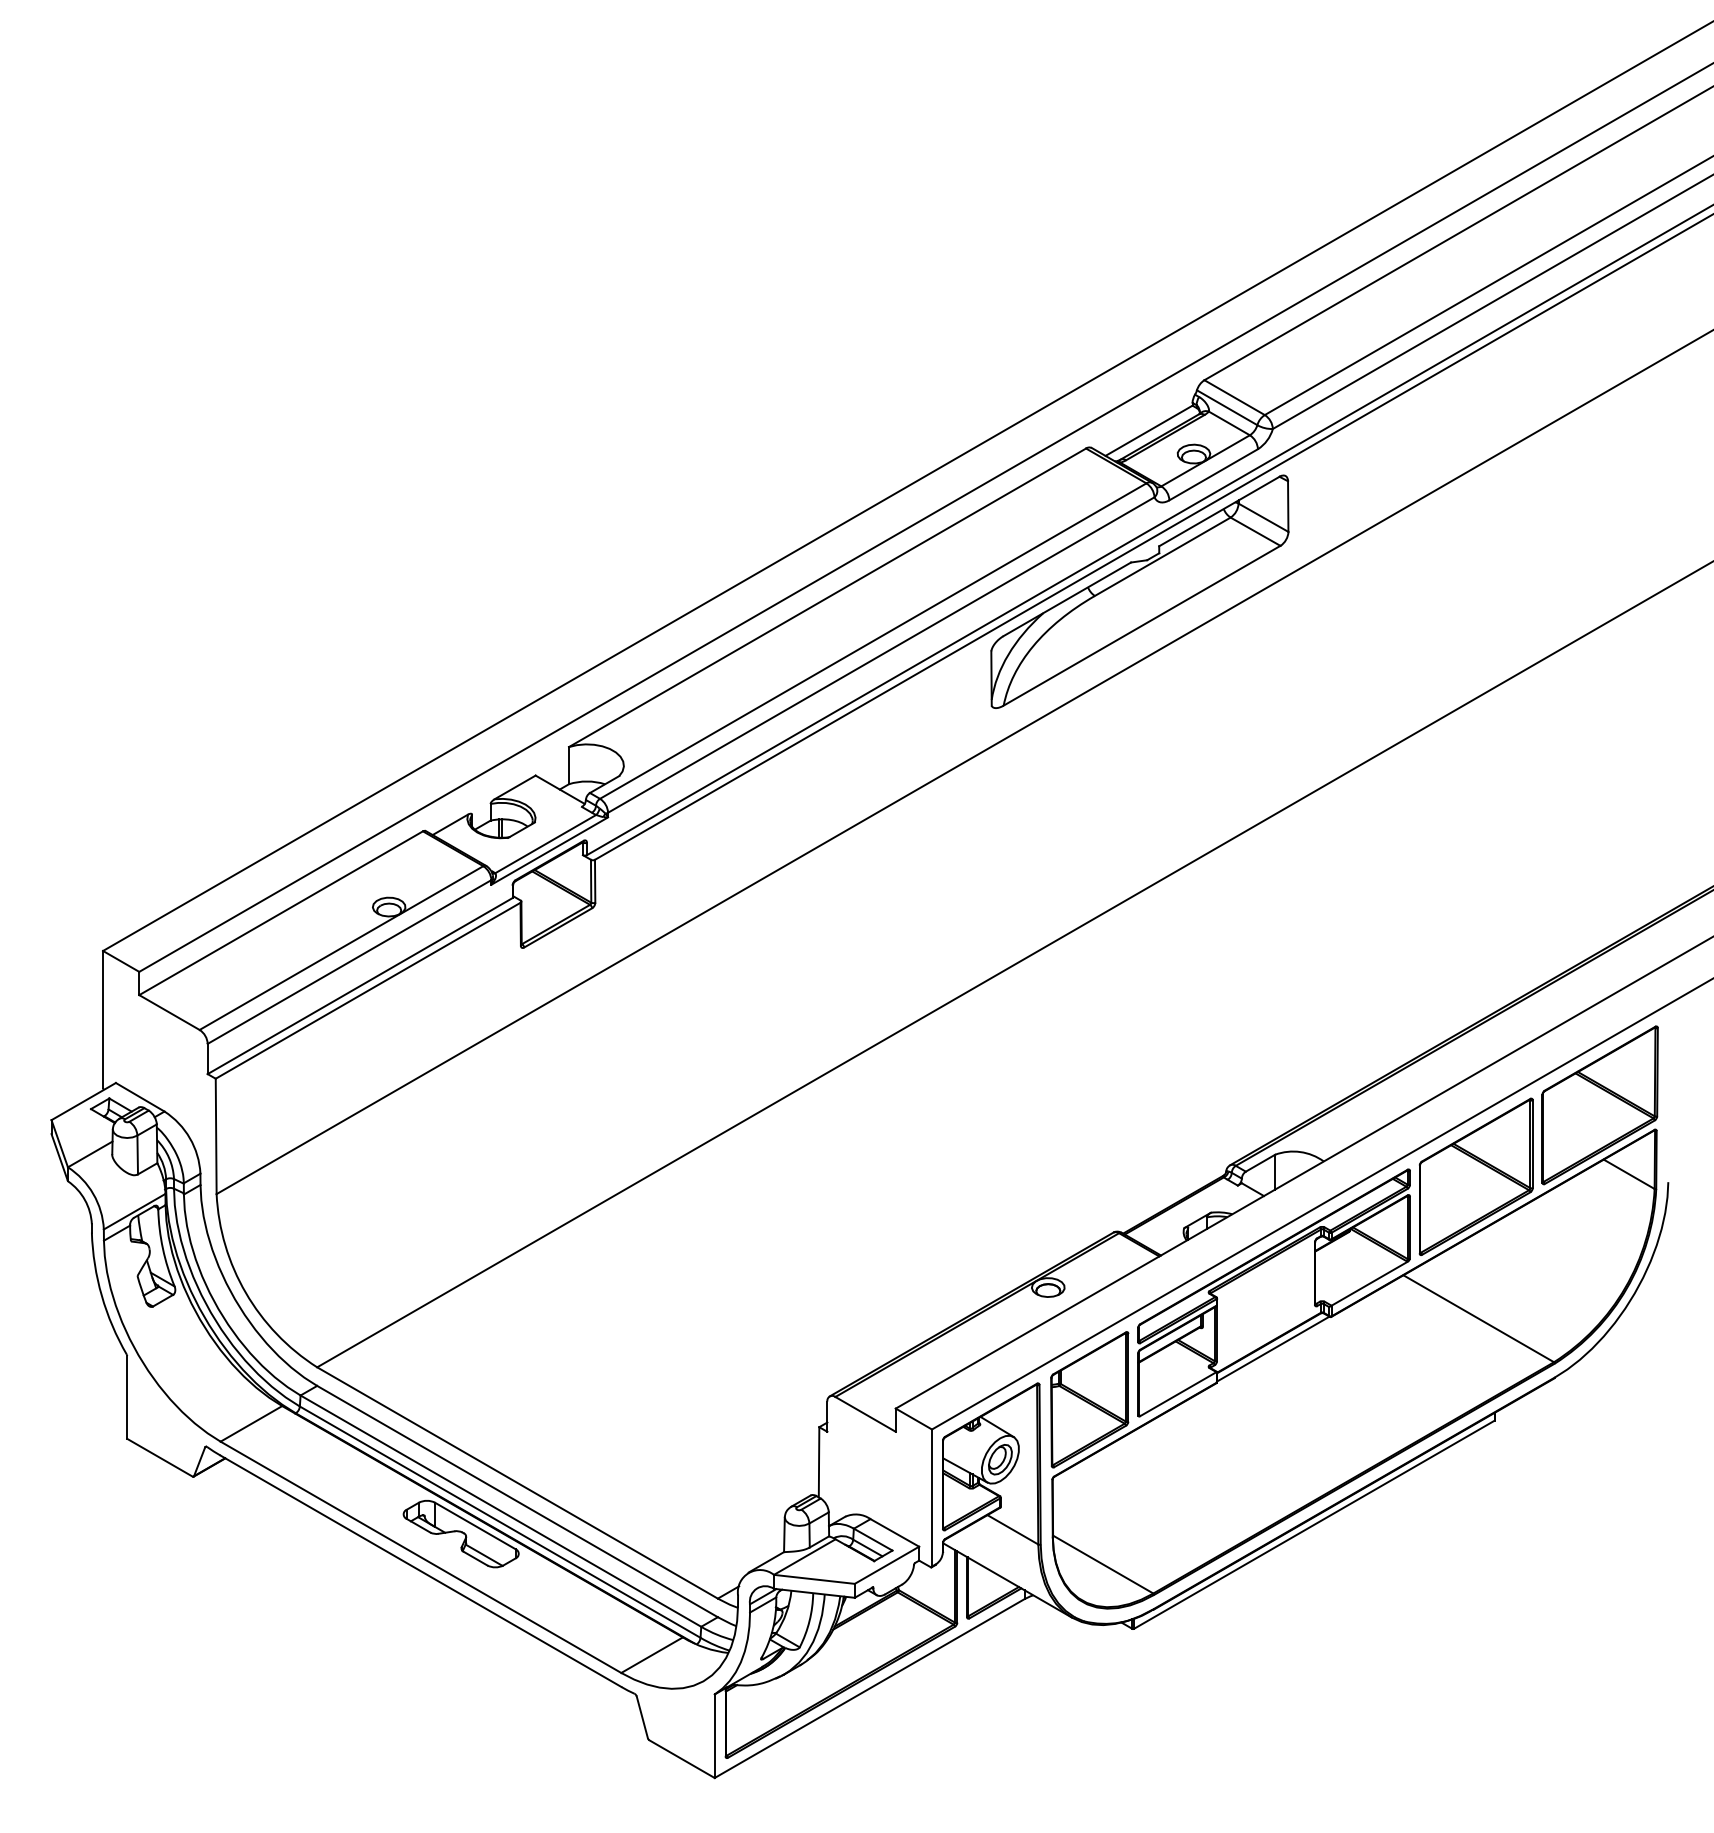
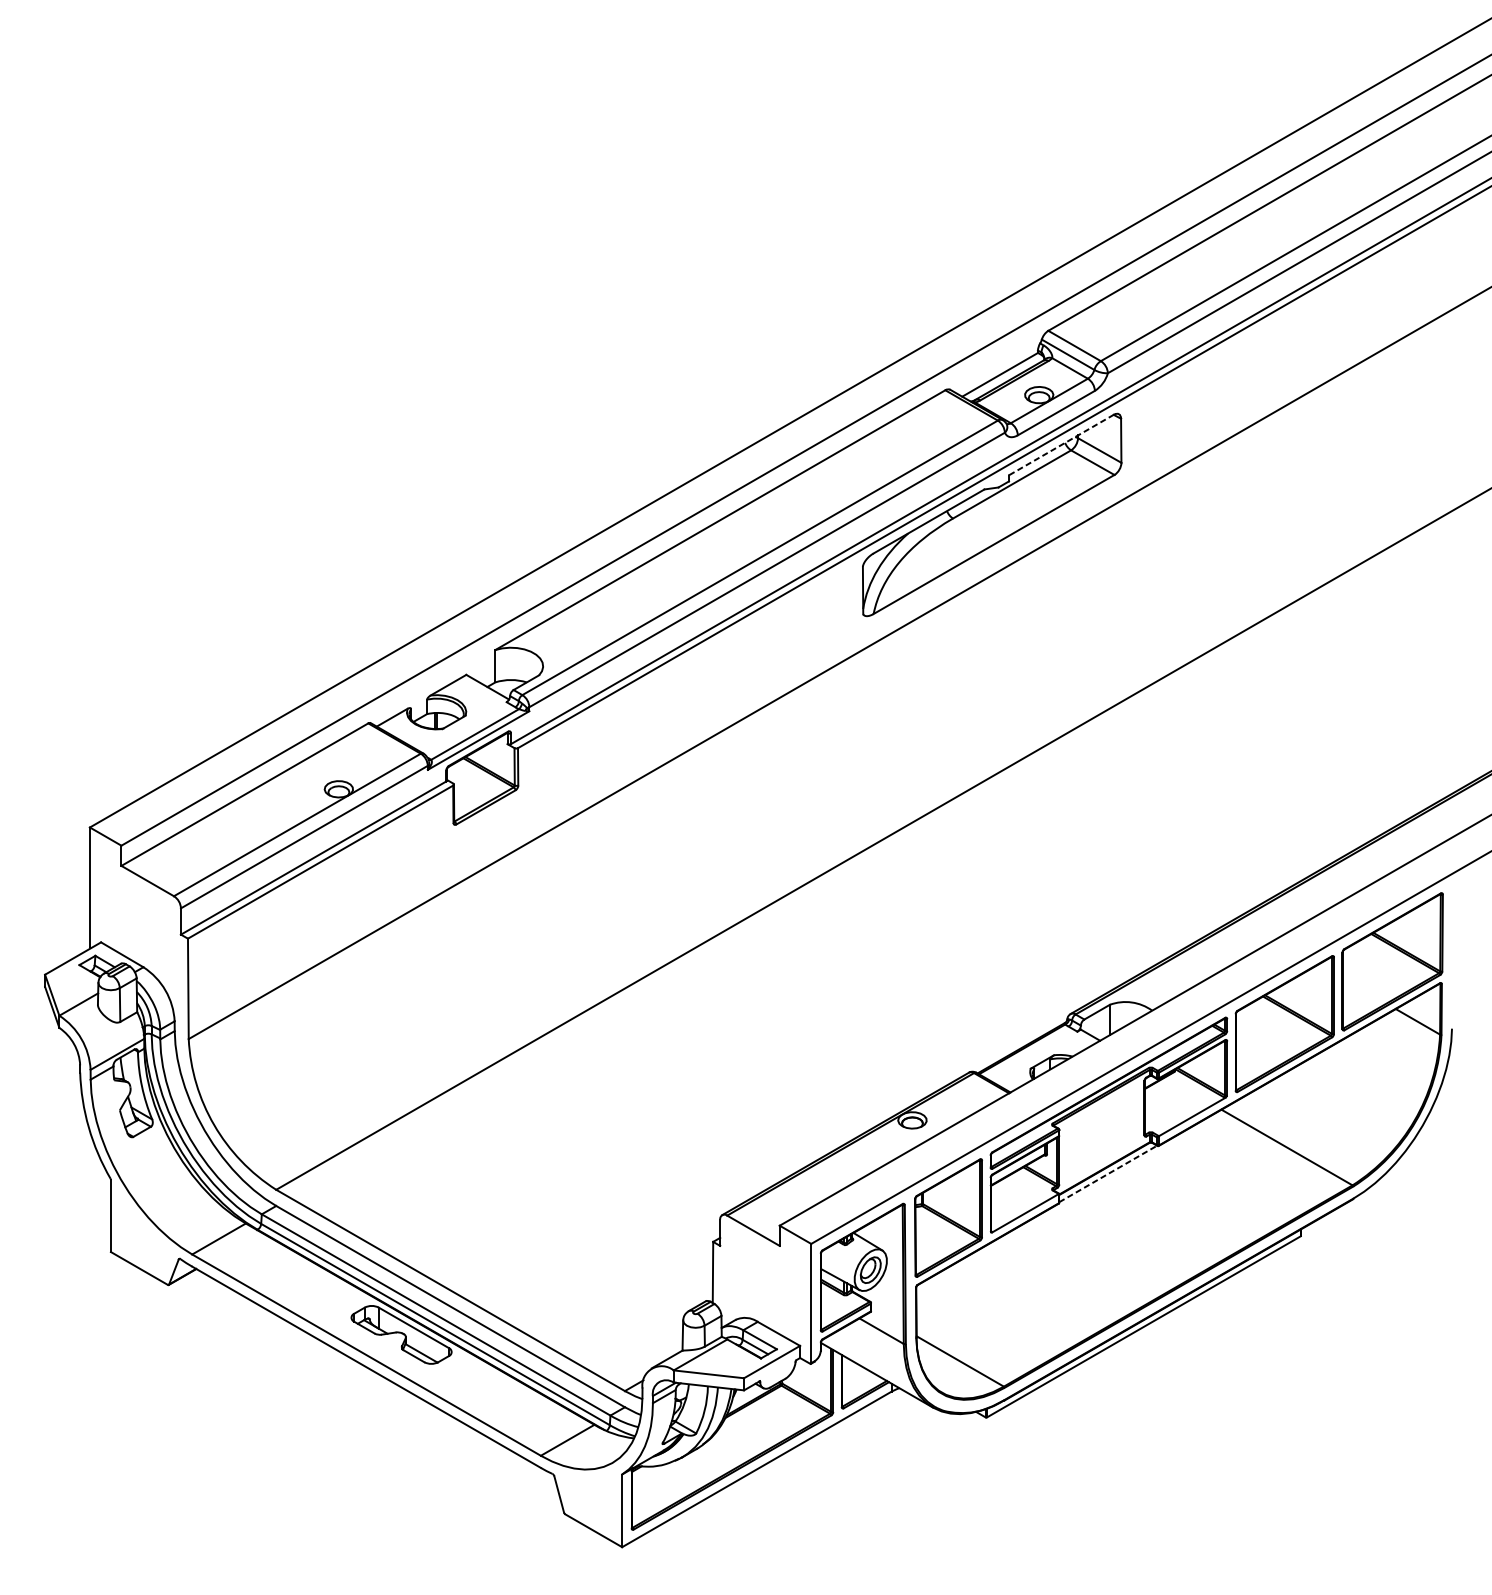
line: (1219, 511) -> (1061, 445), solid -> dashed
line: (1273, 1349) -> (1108, 1174), solid -> dashed

